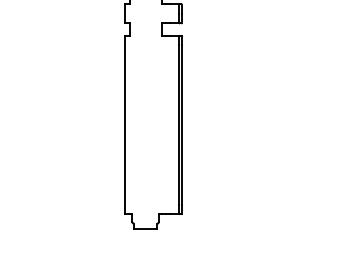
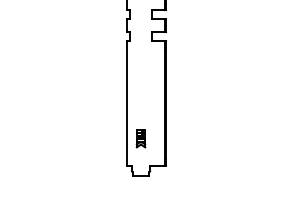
part: (144, 175) -> (140, 138), added

